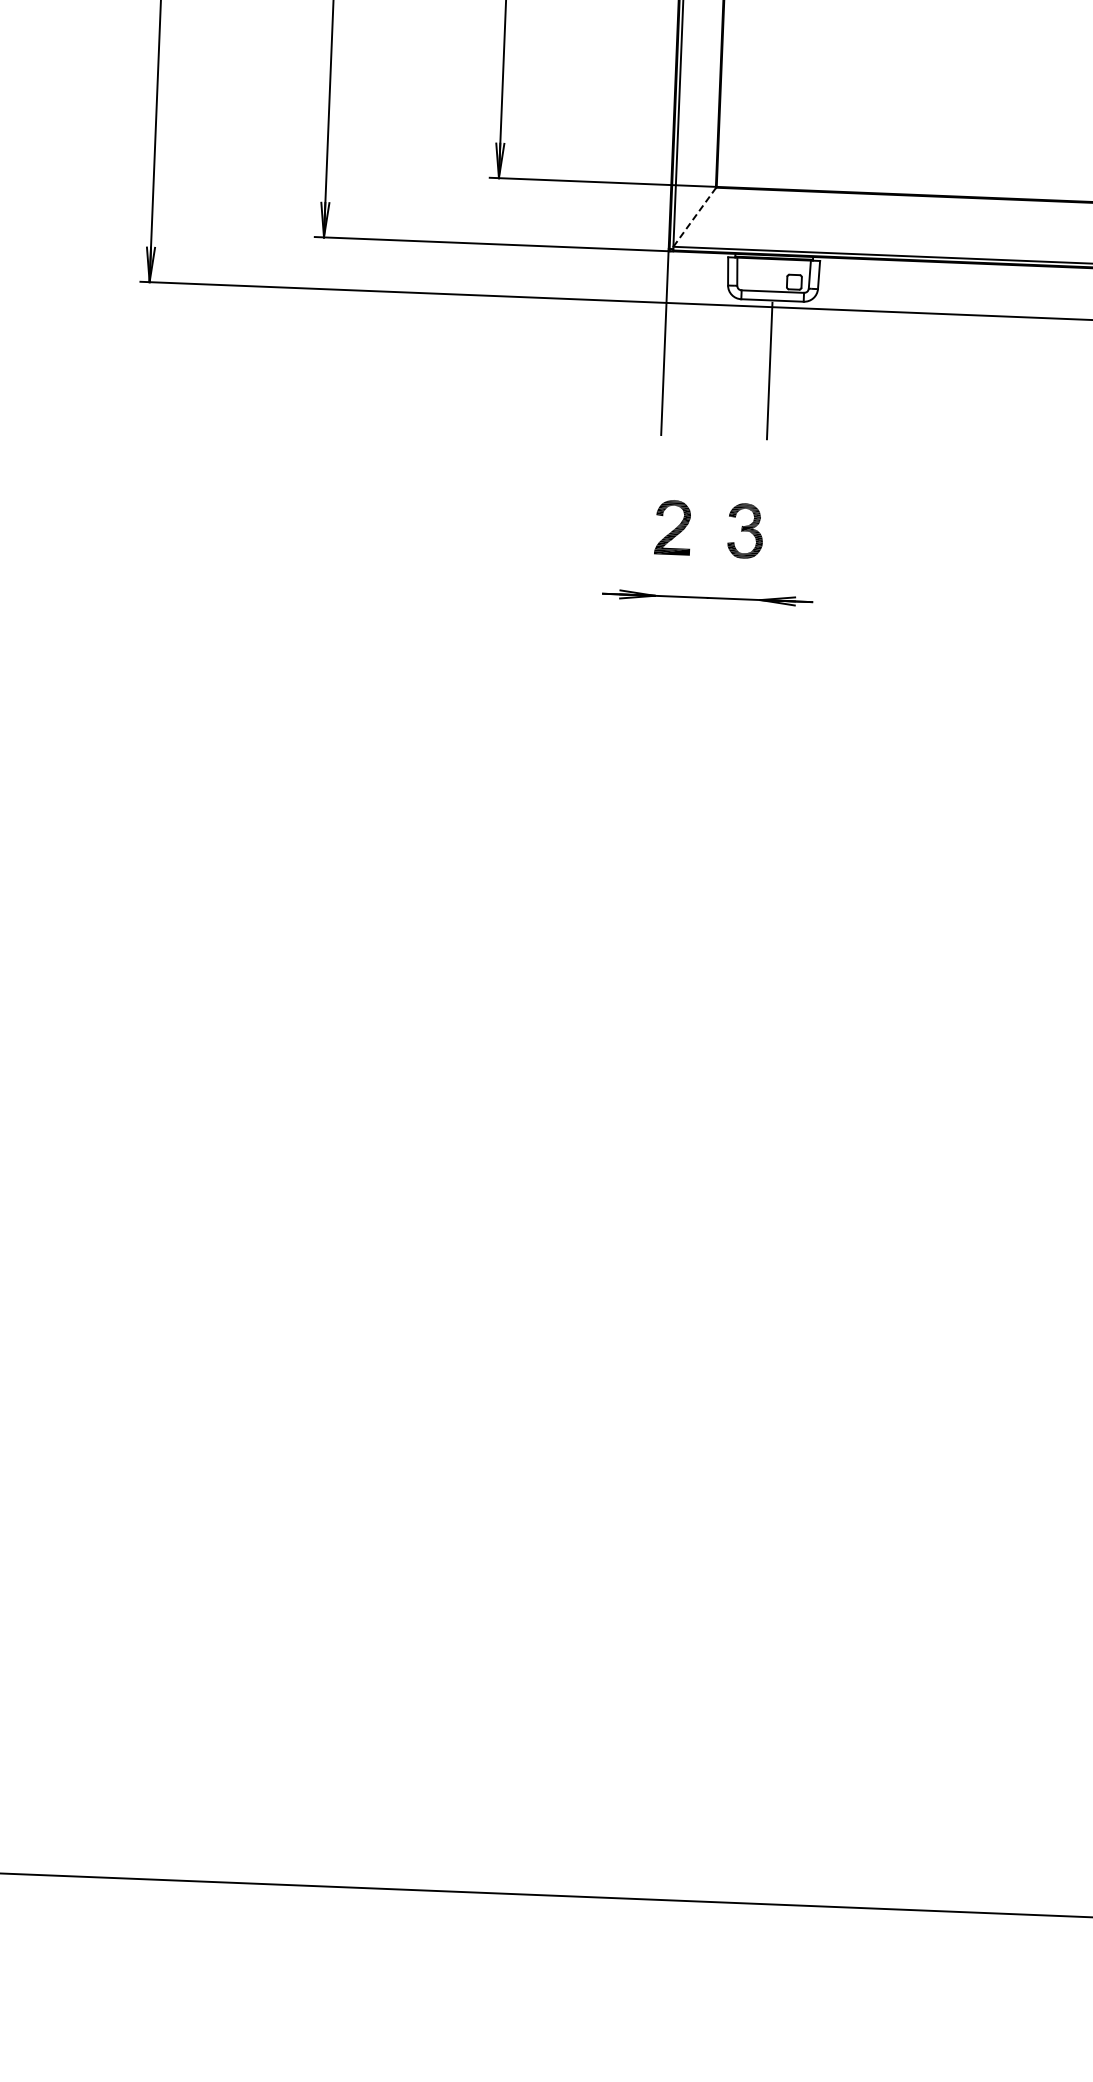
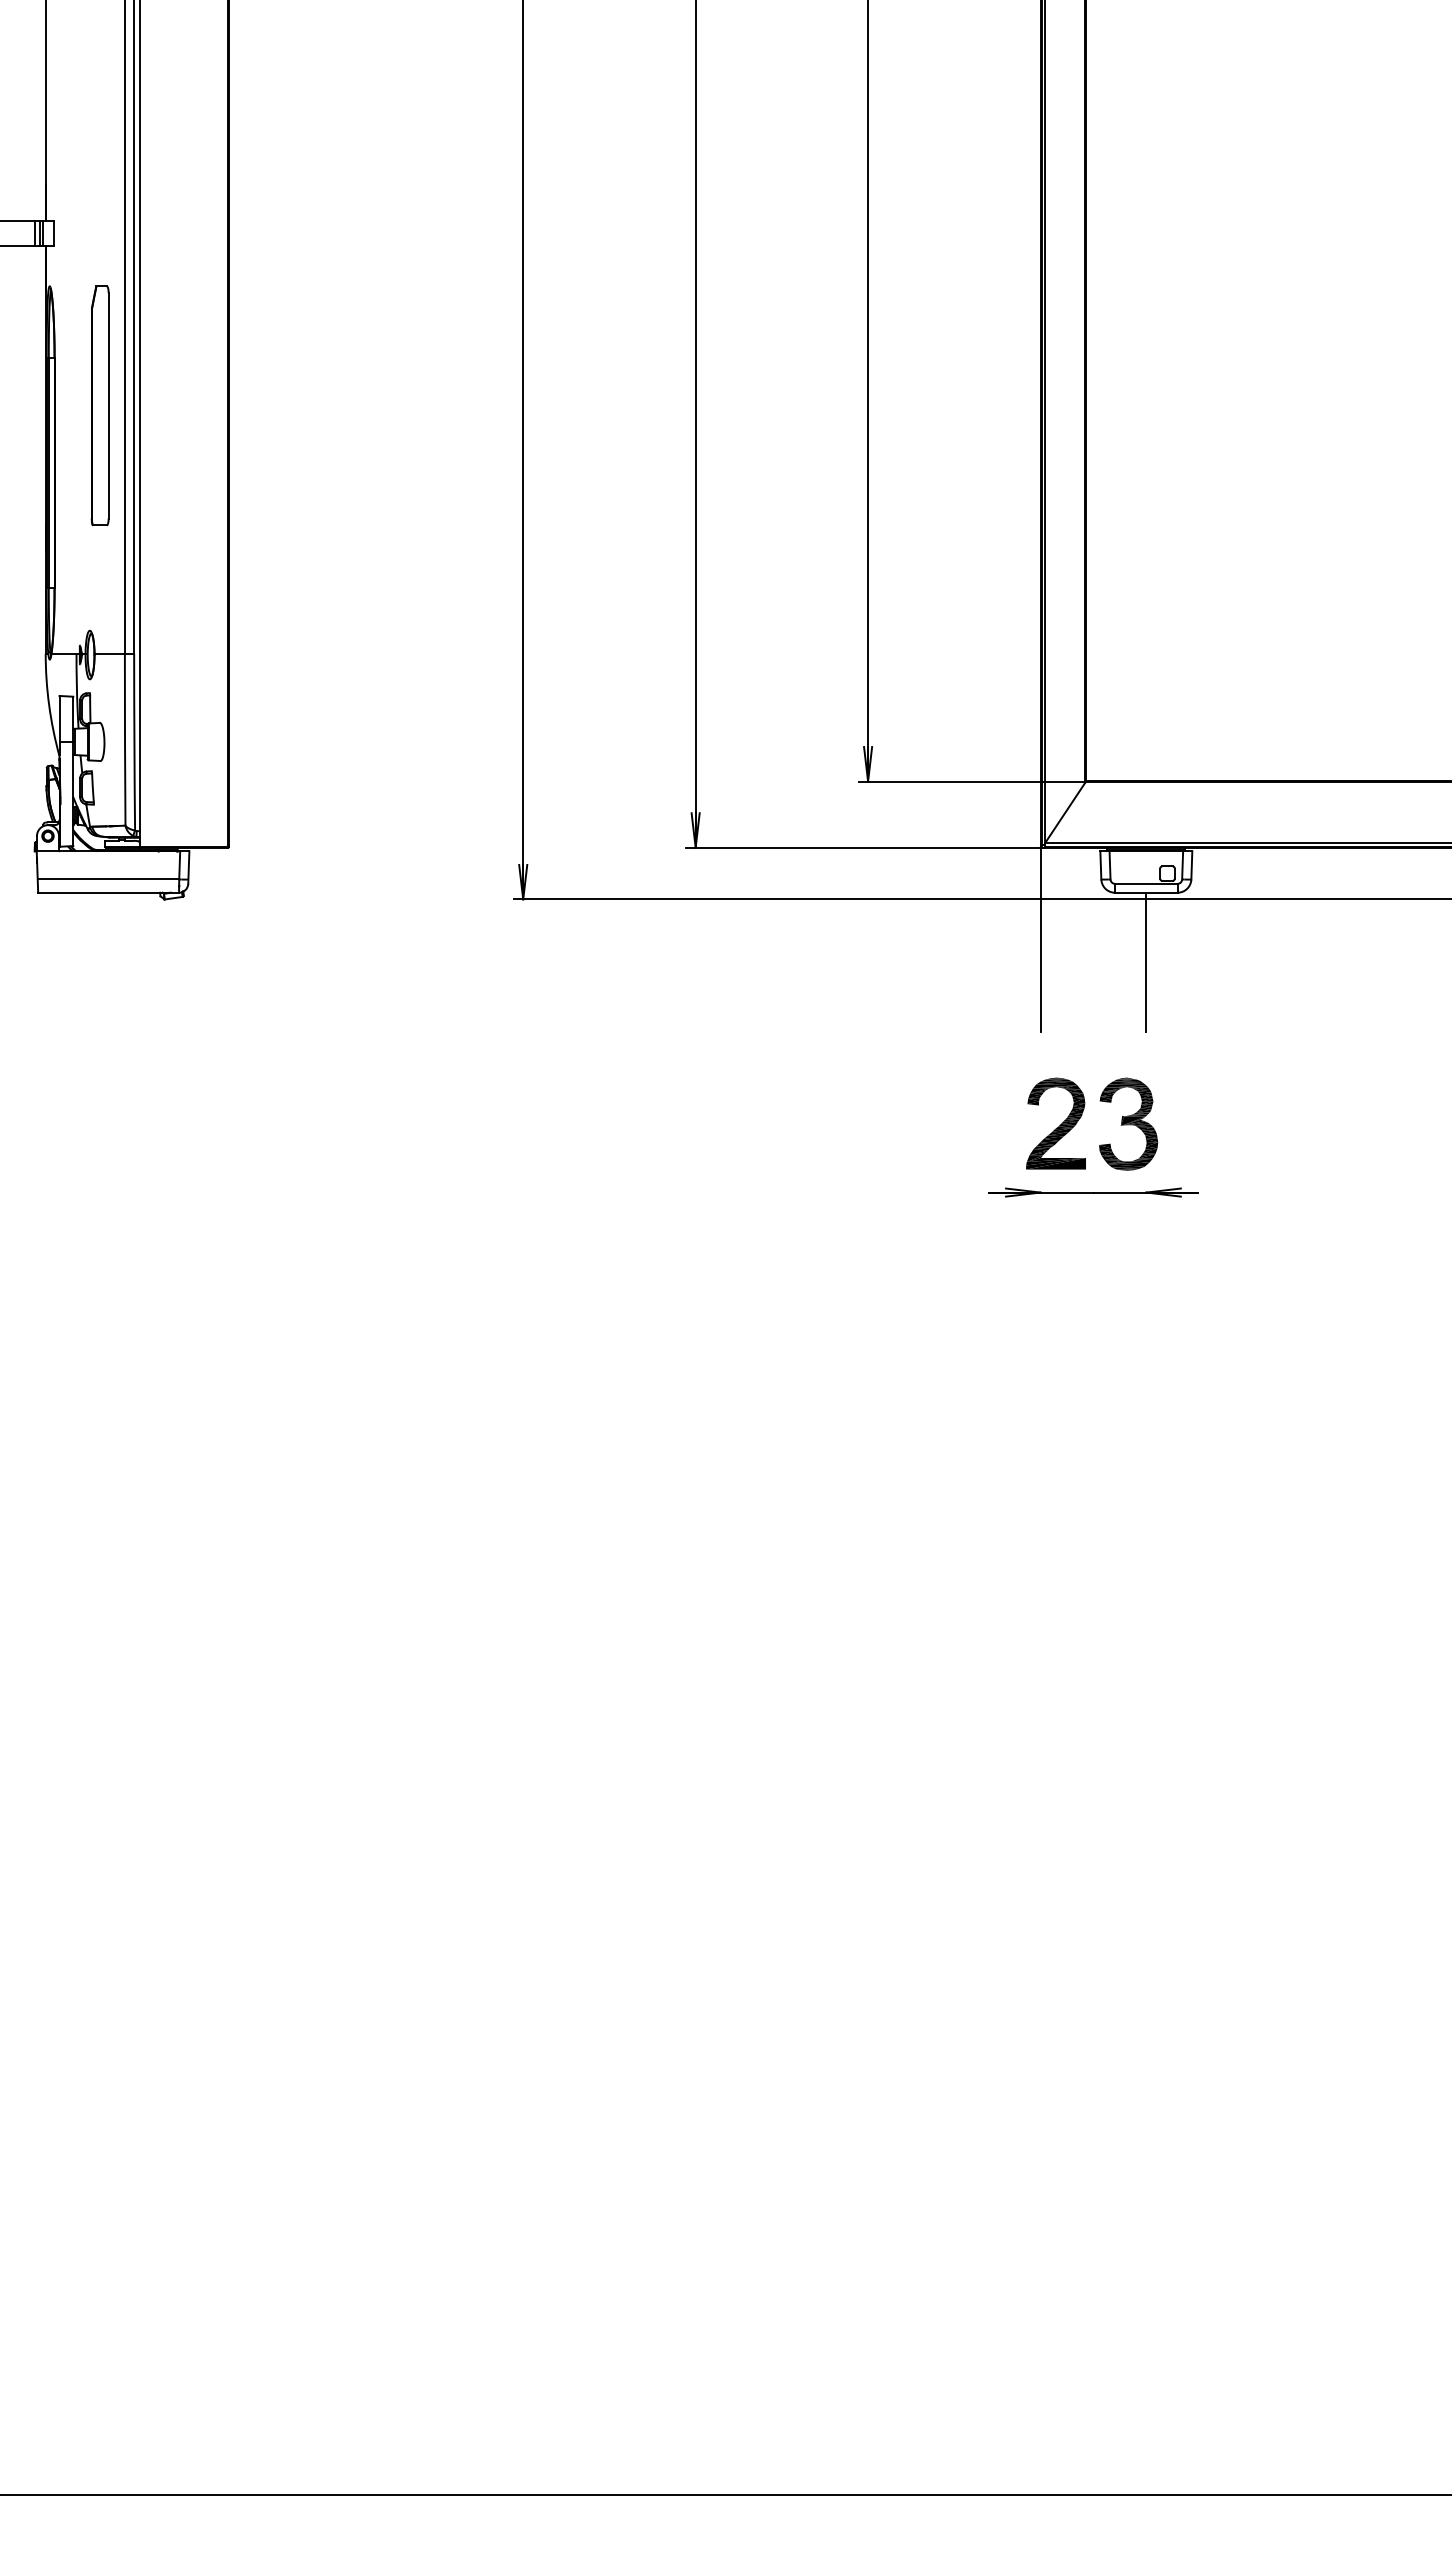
line: (694, 217) -> (1065, 812), dashed -> solid
part: (672, 527) -> (1055, 1123), size x1.67
part: (745, 530) -> (1128, 1123), size x1.67

